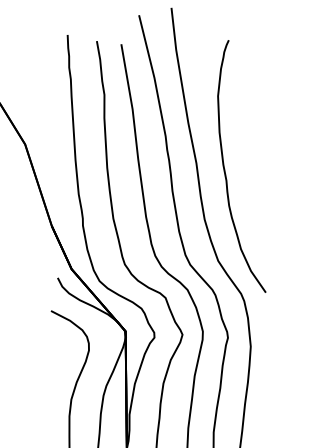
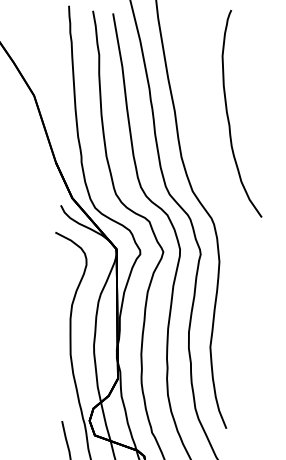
curve: (225, 167) -> (228, 114), moved

